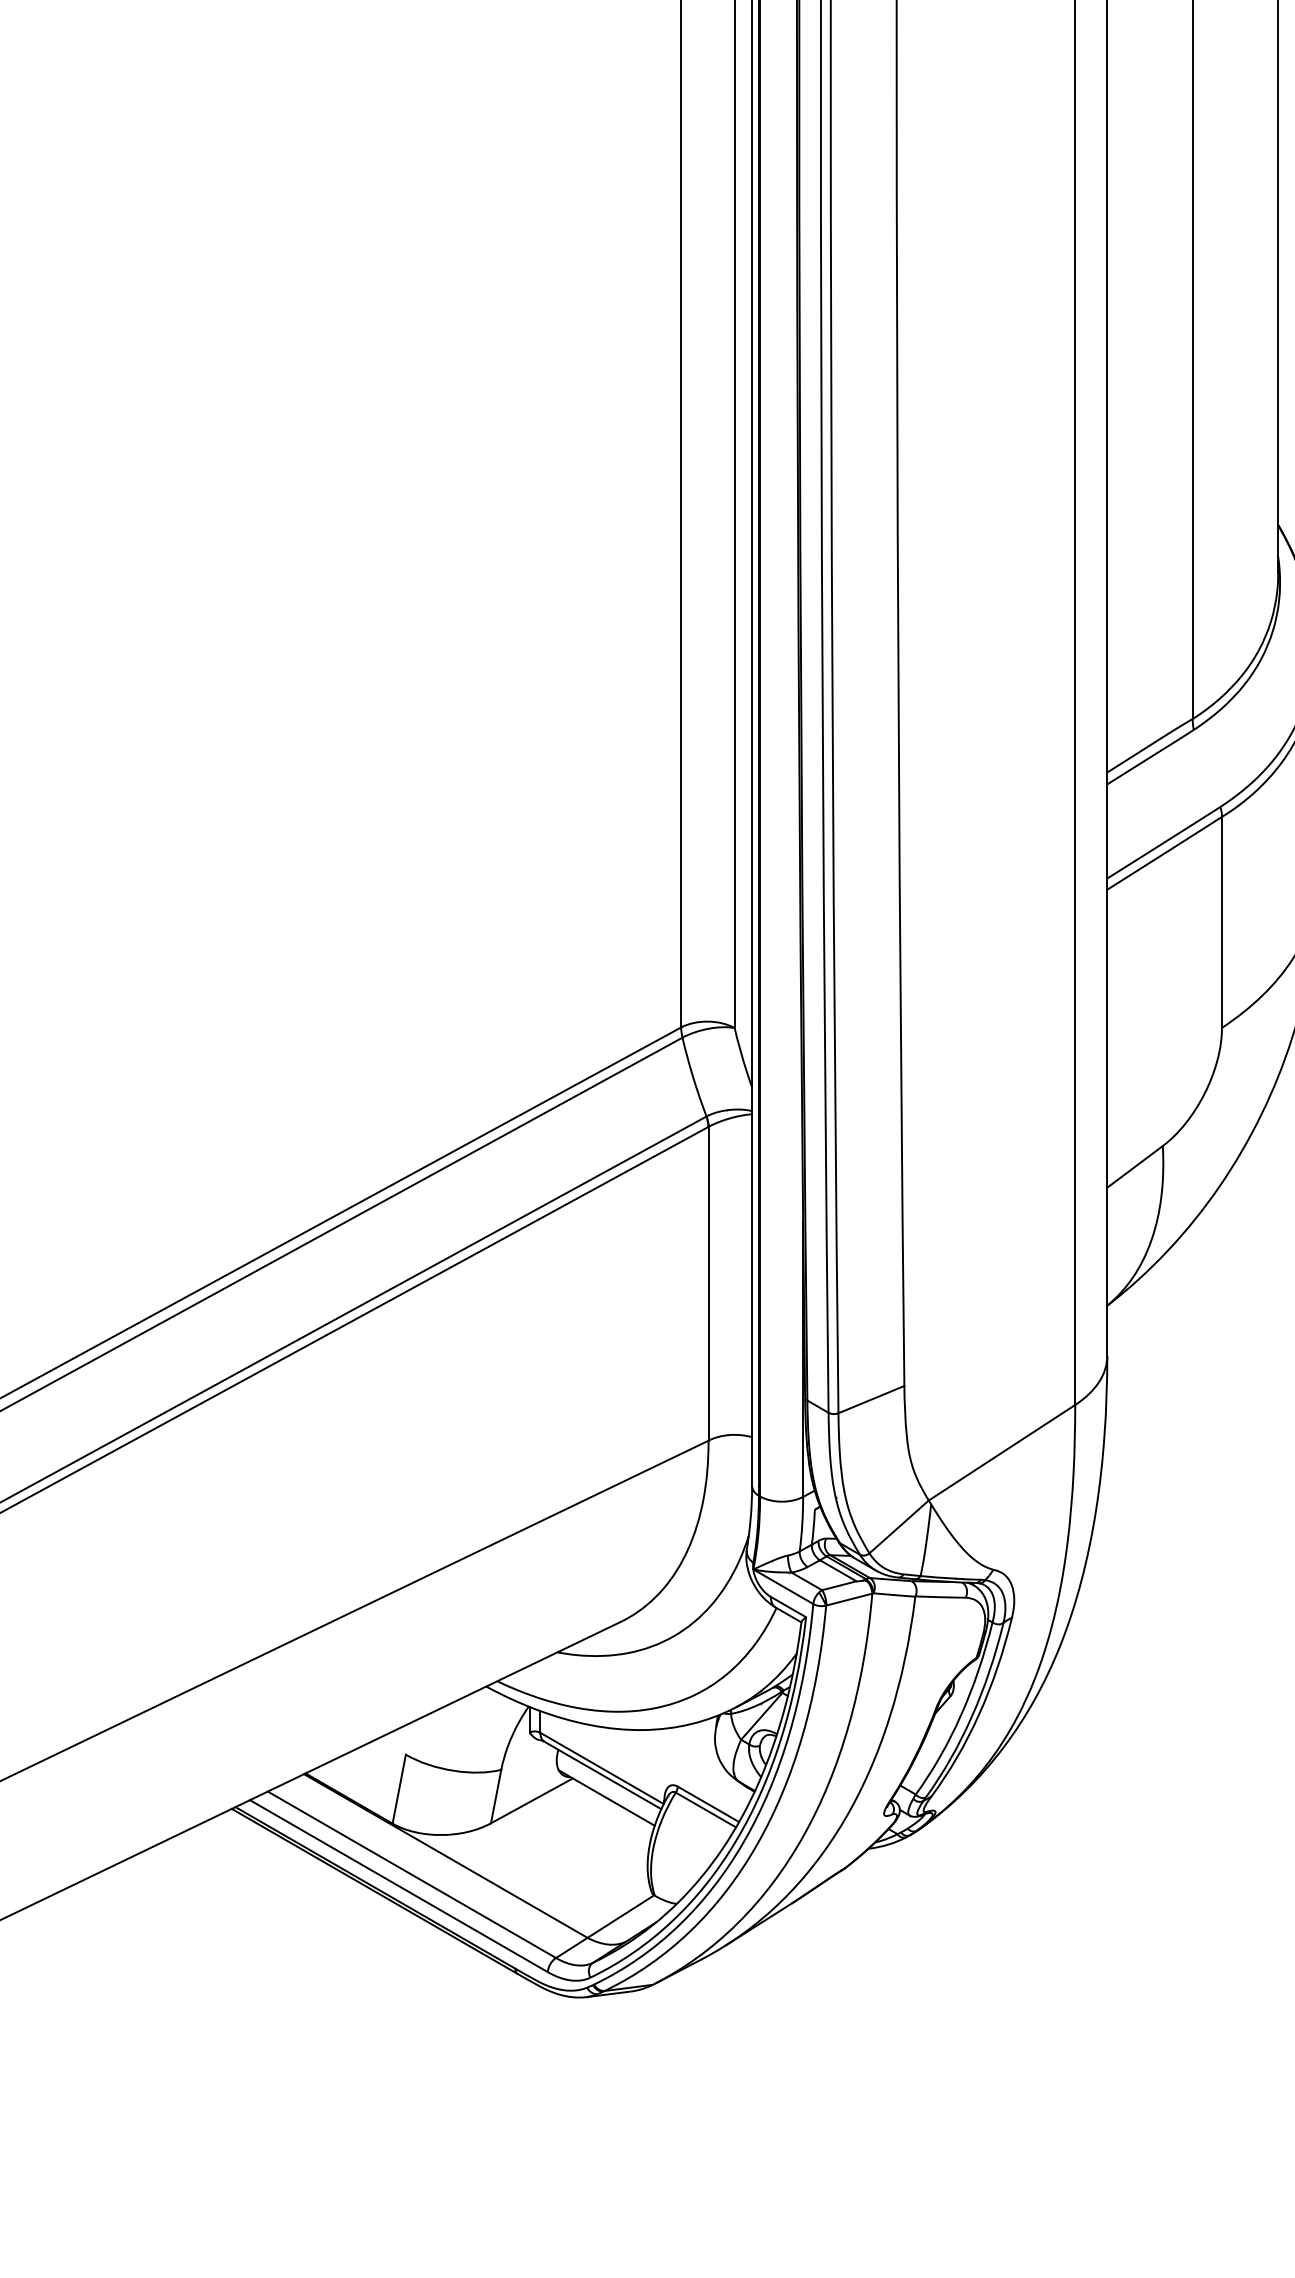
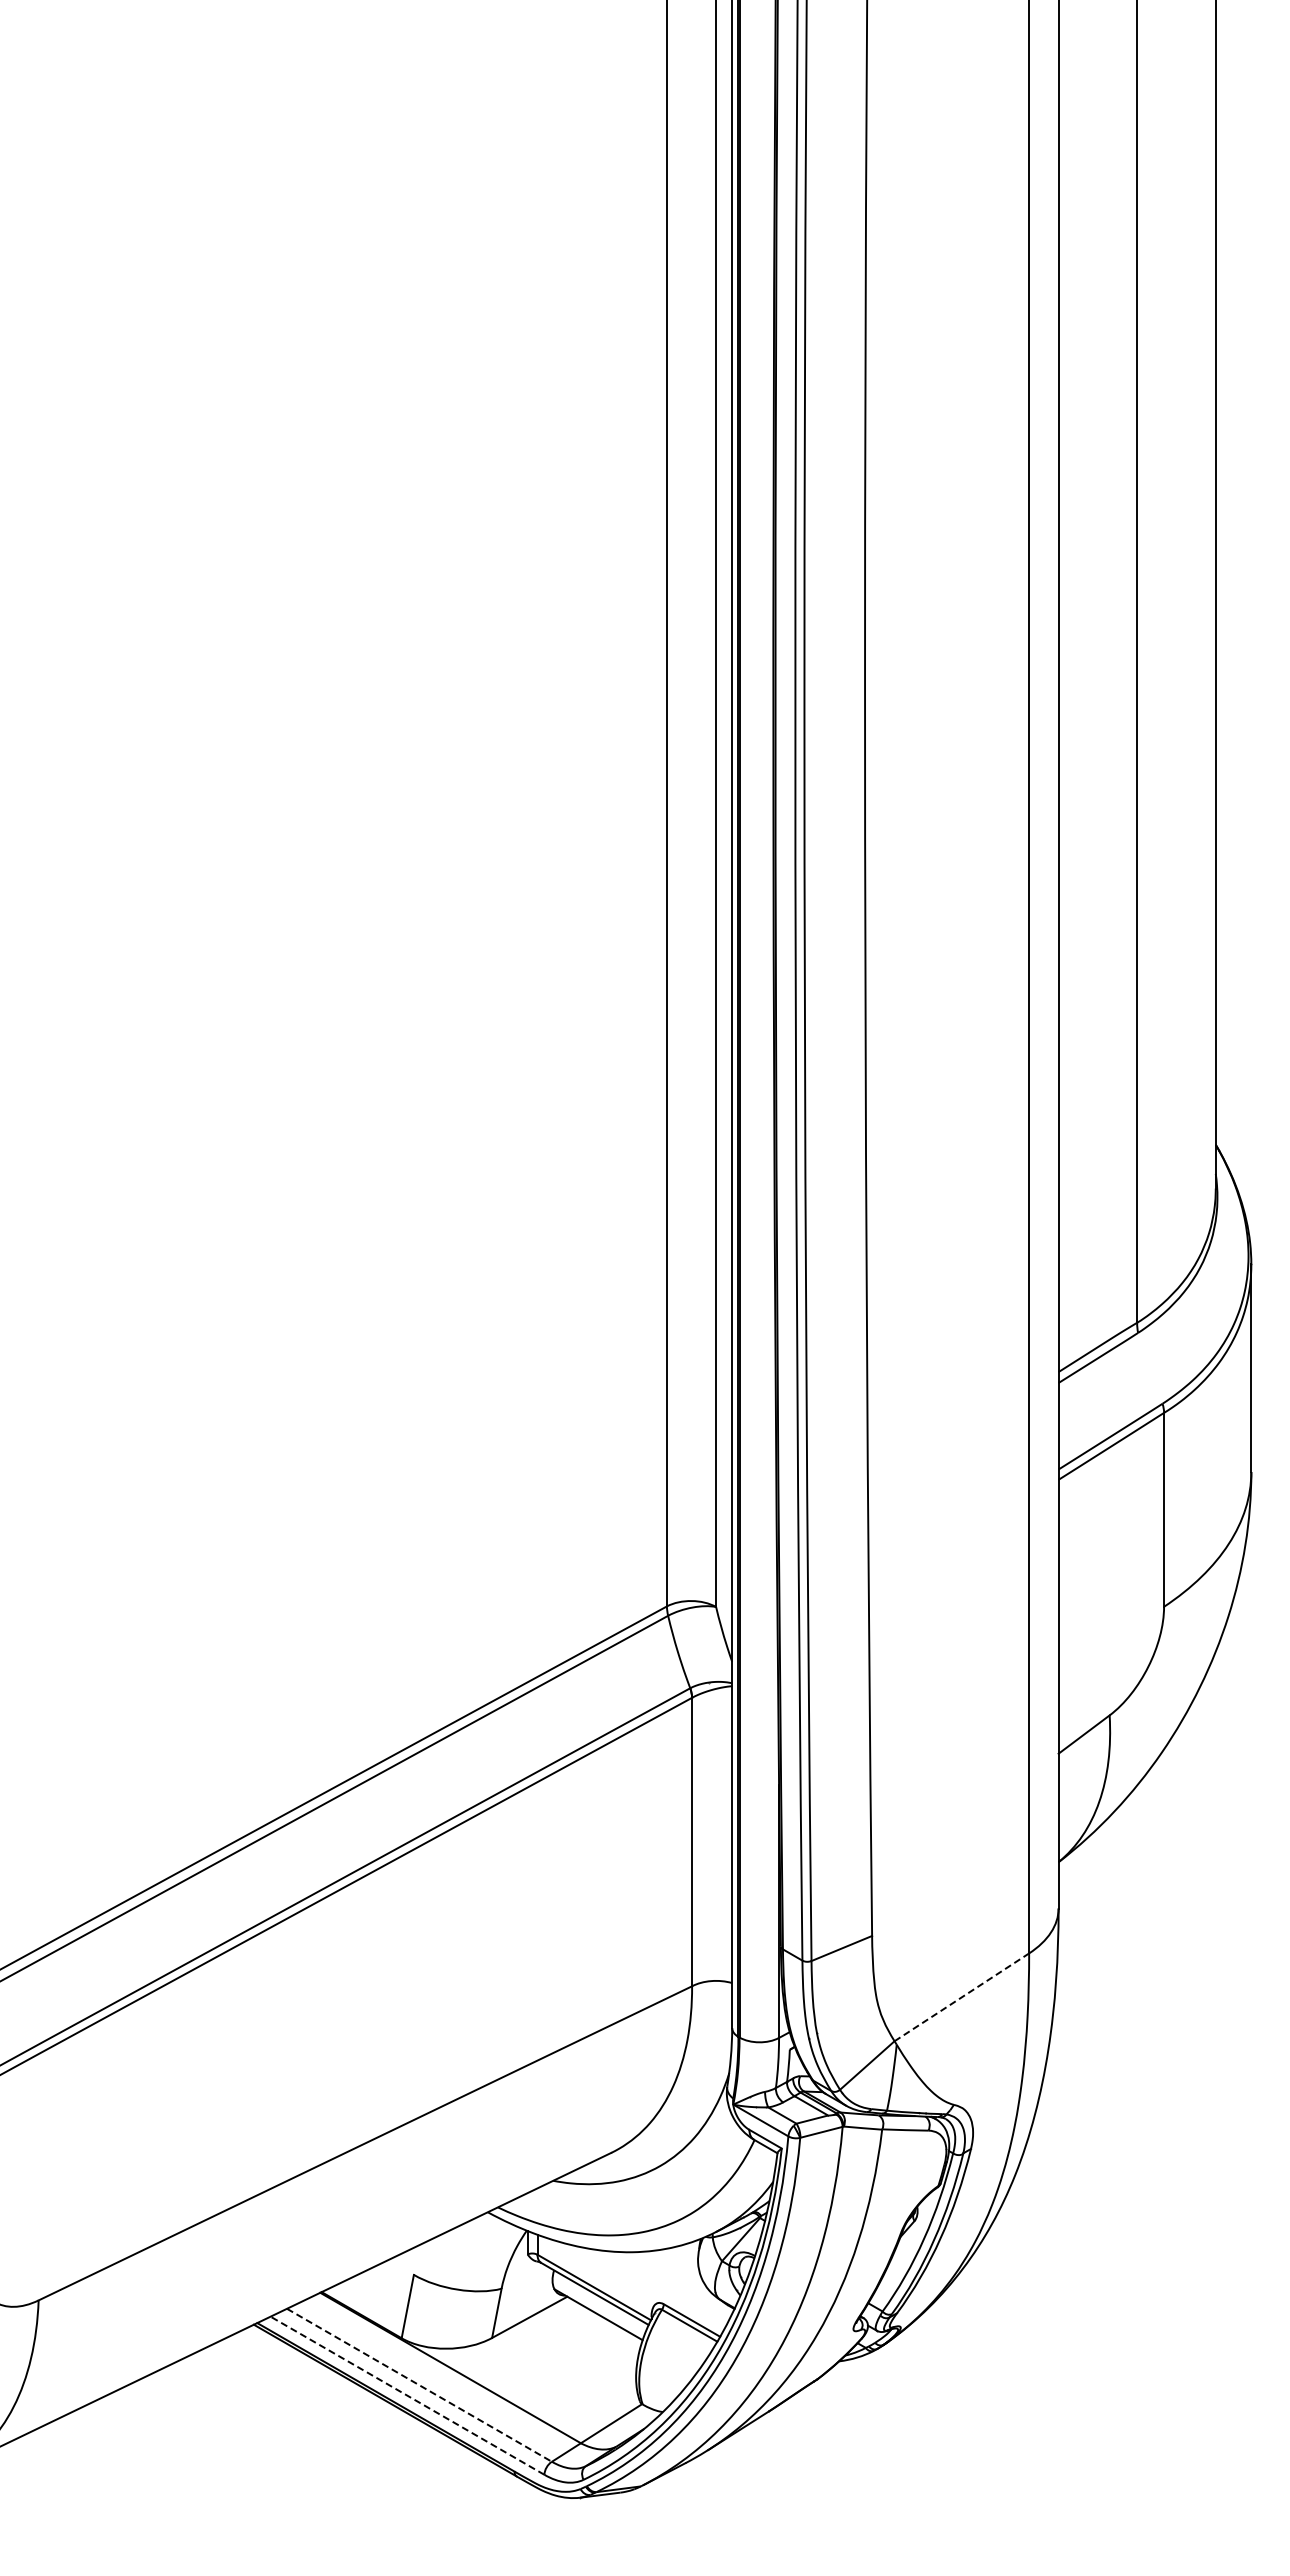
line: (1002, 1452) -> (962, 1997), solid -> dashed
line: (411, 1875) -> (419, 2385), solid -> dashed
line: (398, 1885) -> (407, 2395), solid -> dashed

